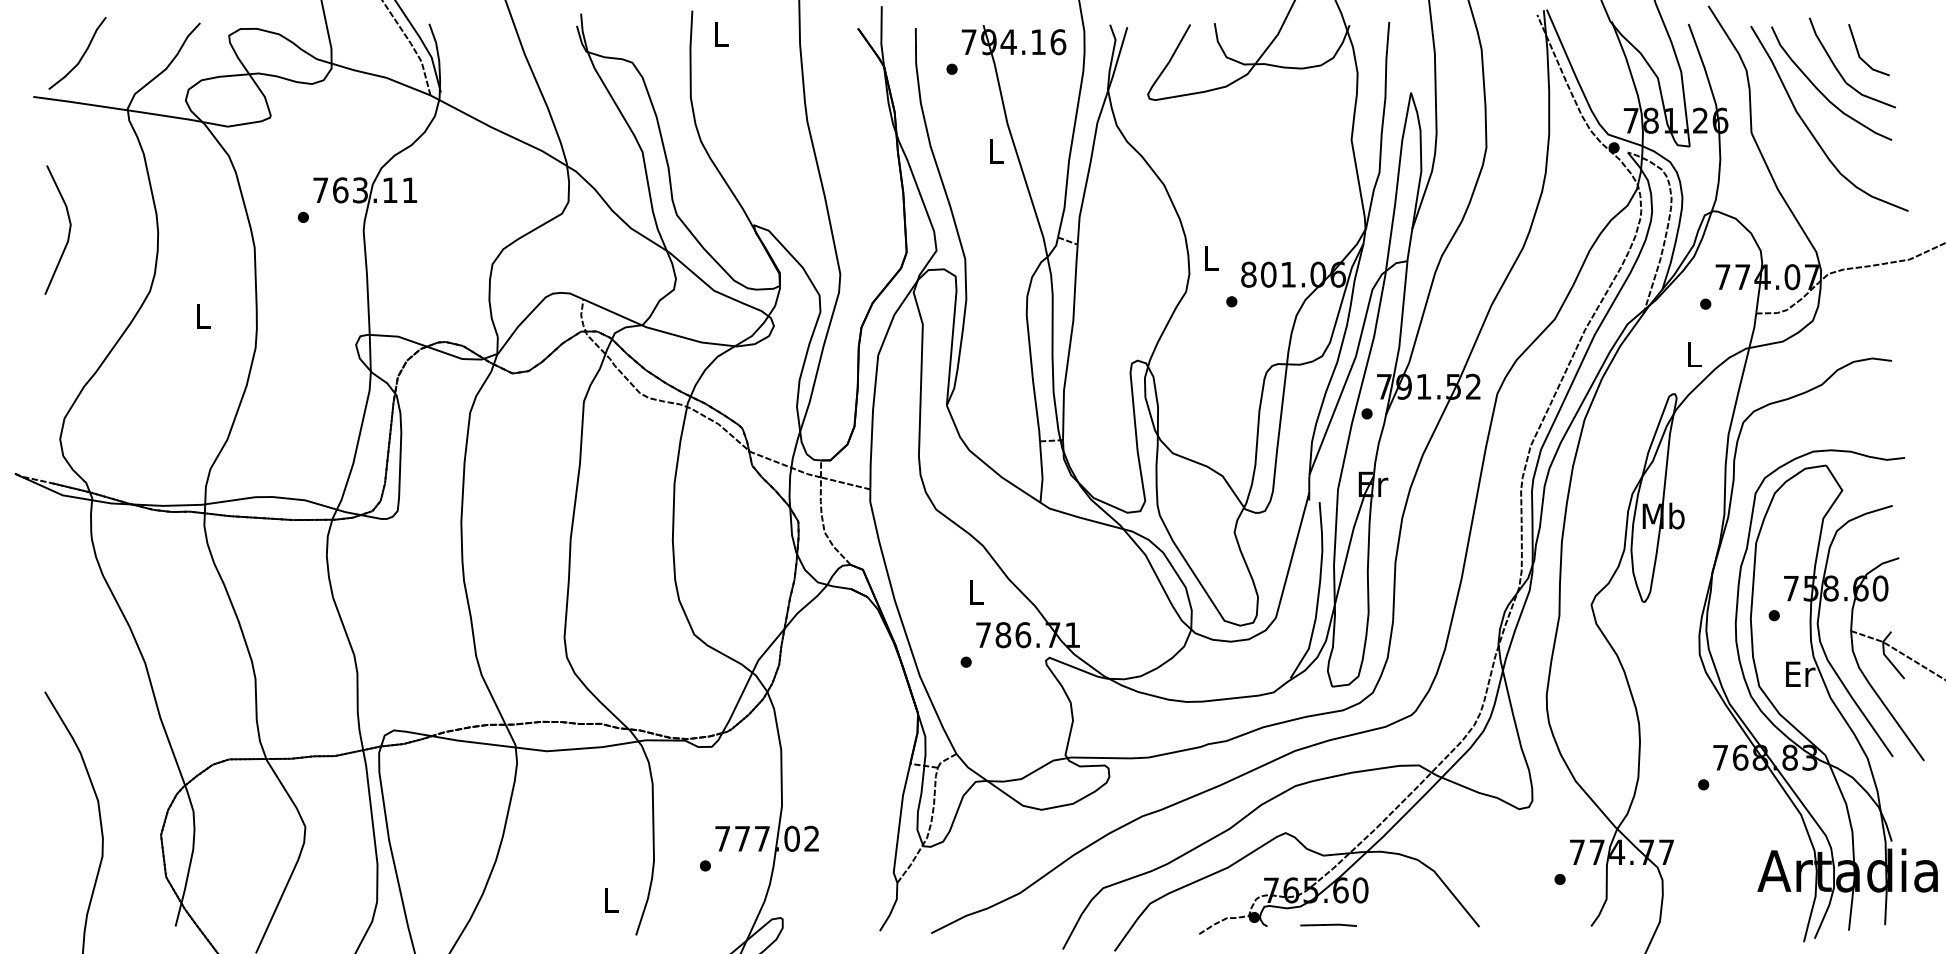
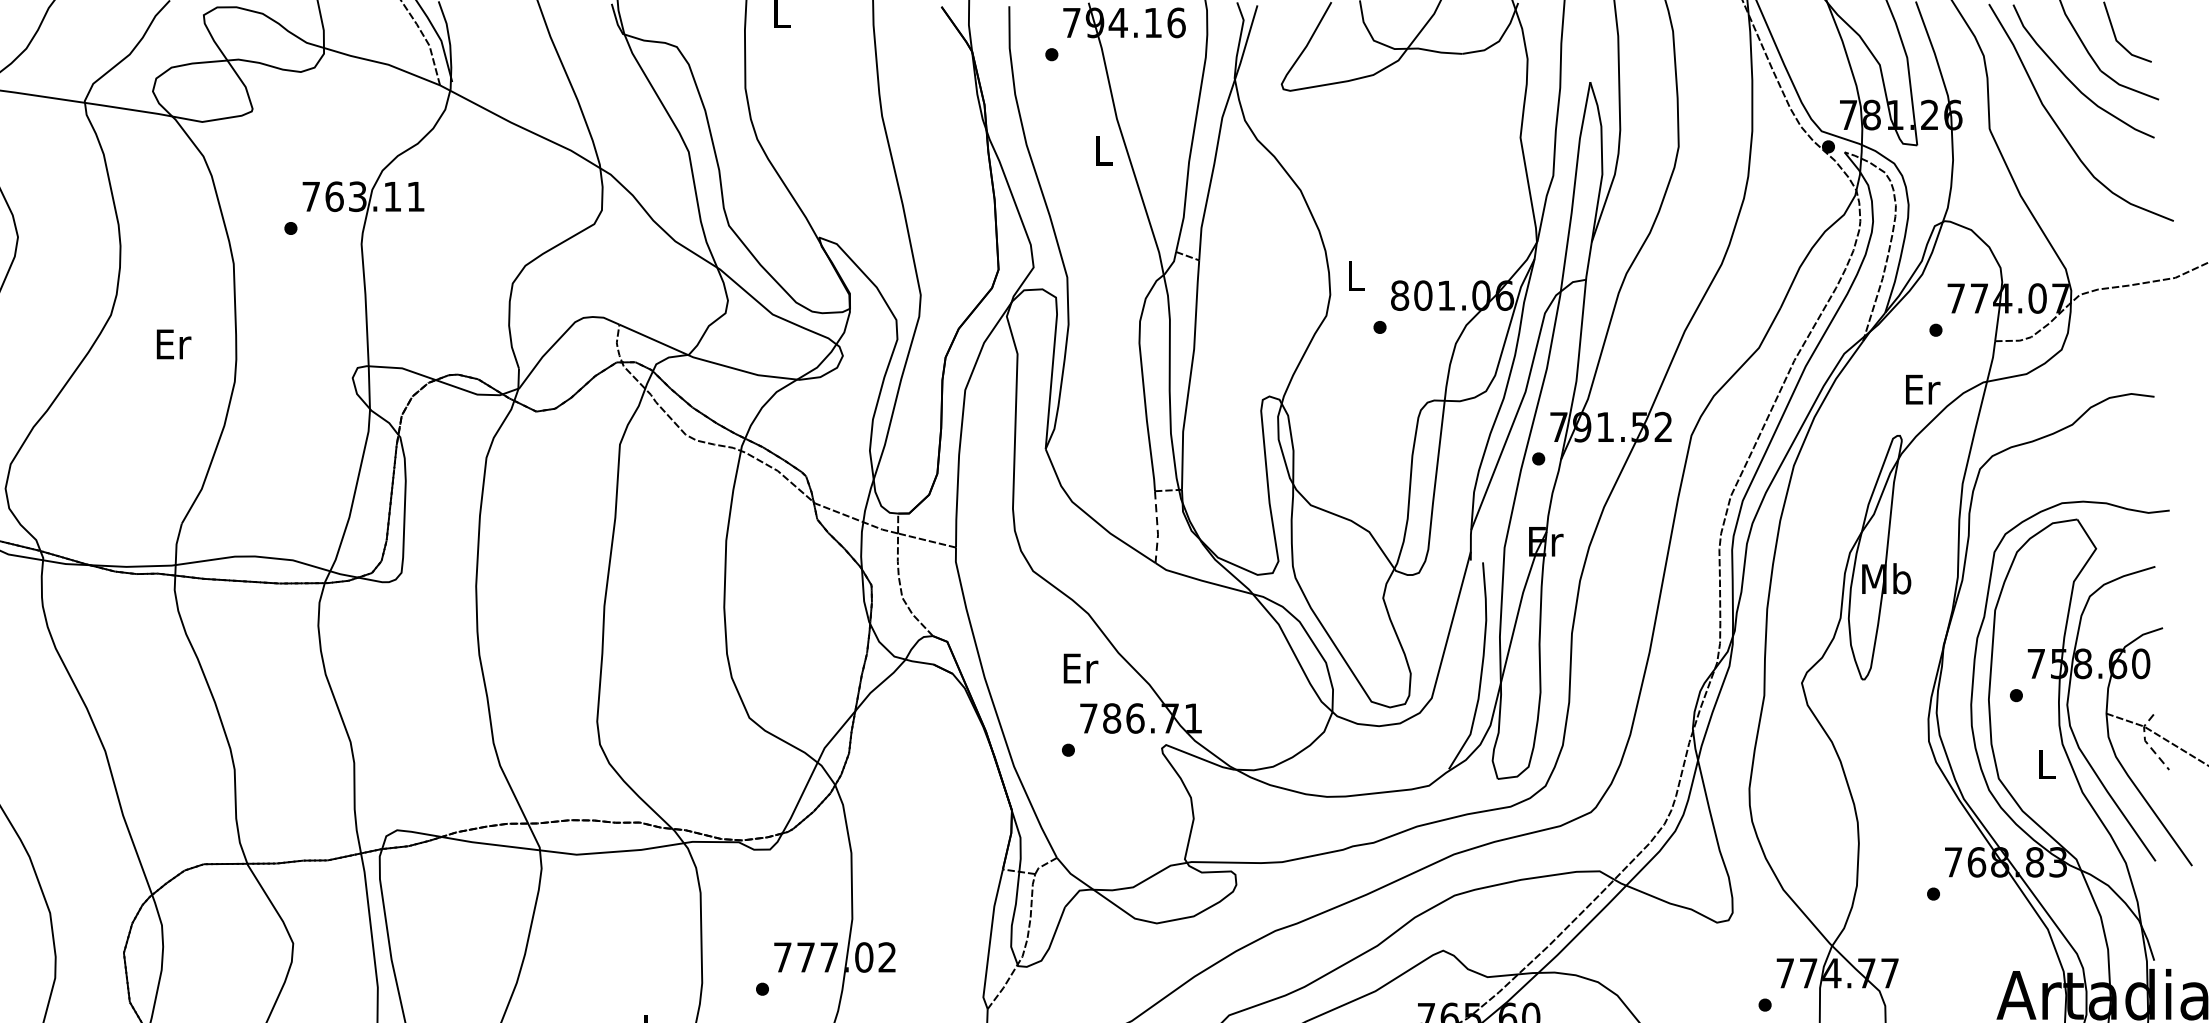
text: (203, 315) -> (173, 343), L -> Er
text: (1694, 354) -> (1922, 389), L -> Er
line: (1042, 472) -> (1157, 527), solid -> dashed
text: (976, 592) -> (1080, 668), L -> Er
line: (1885, 655) -> (2146, 742), solid -> dashed
text: (1800, 673) -> (2047, 763), Er -> L

